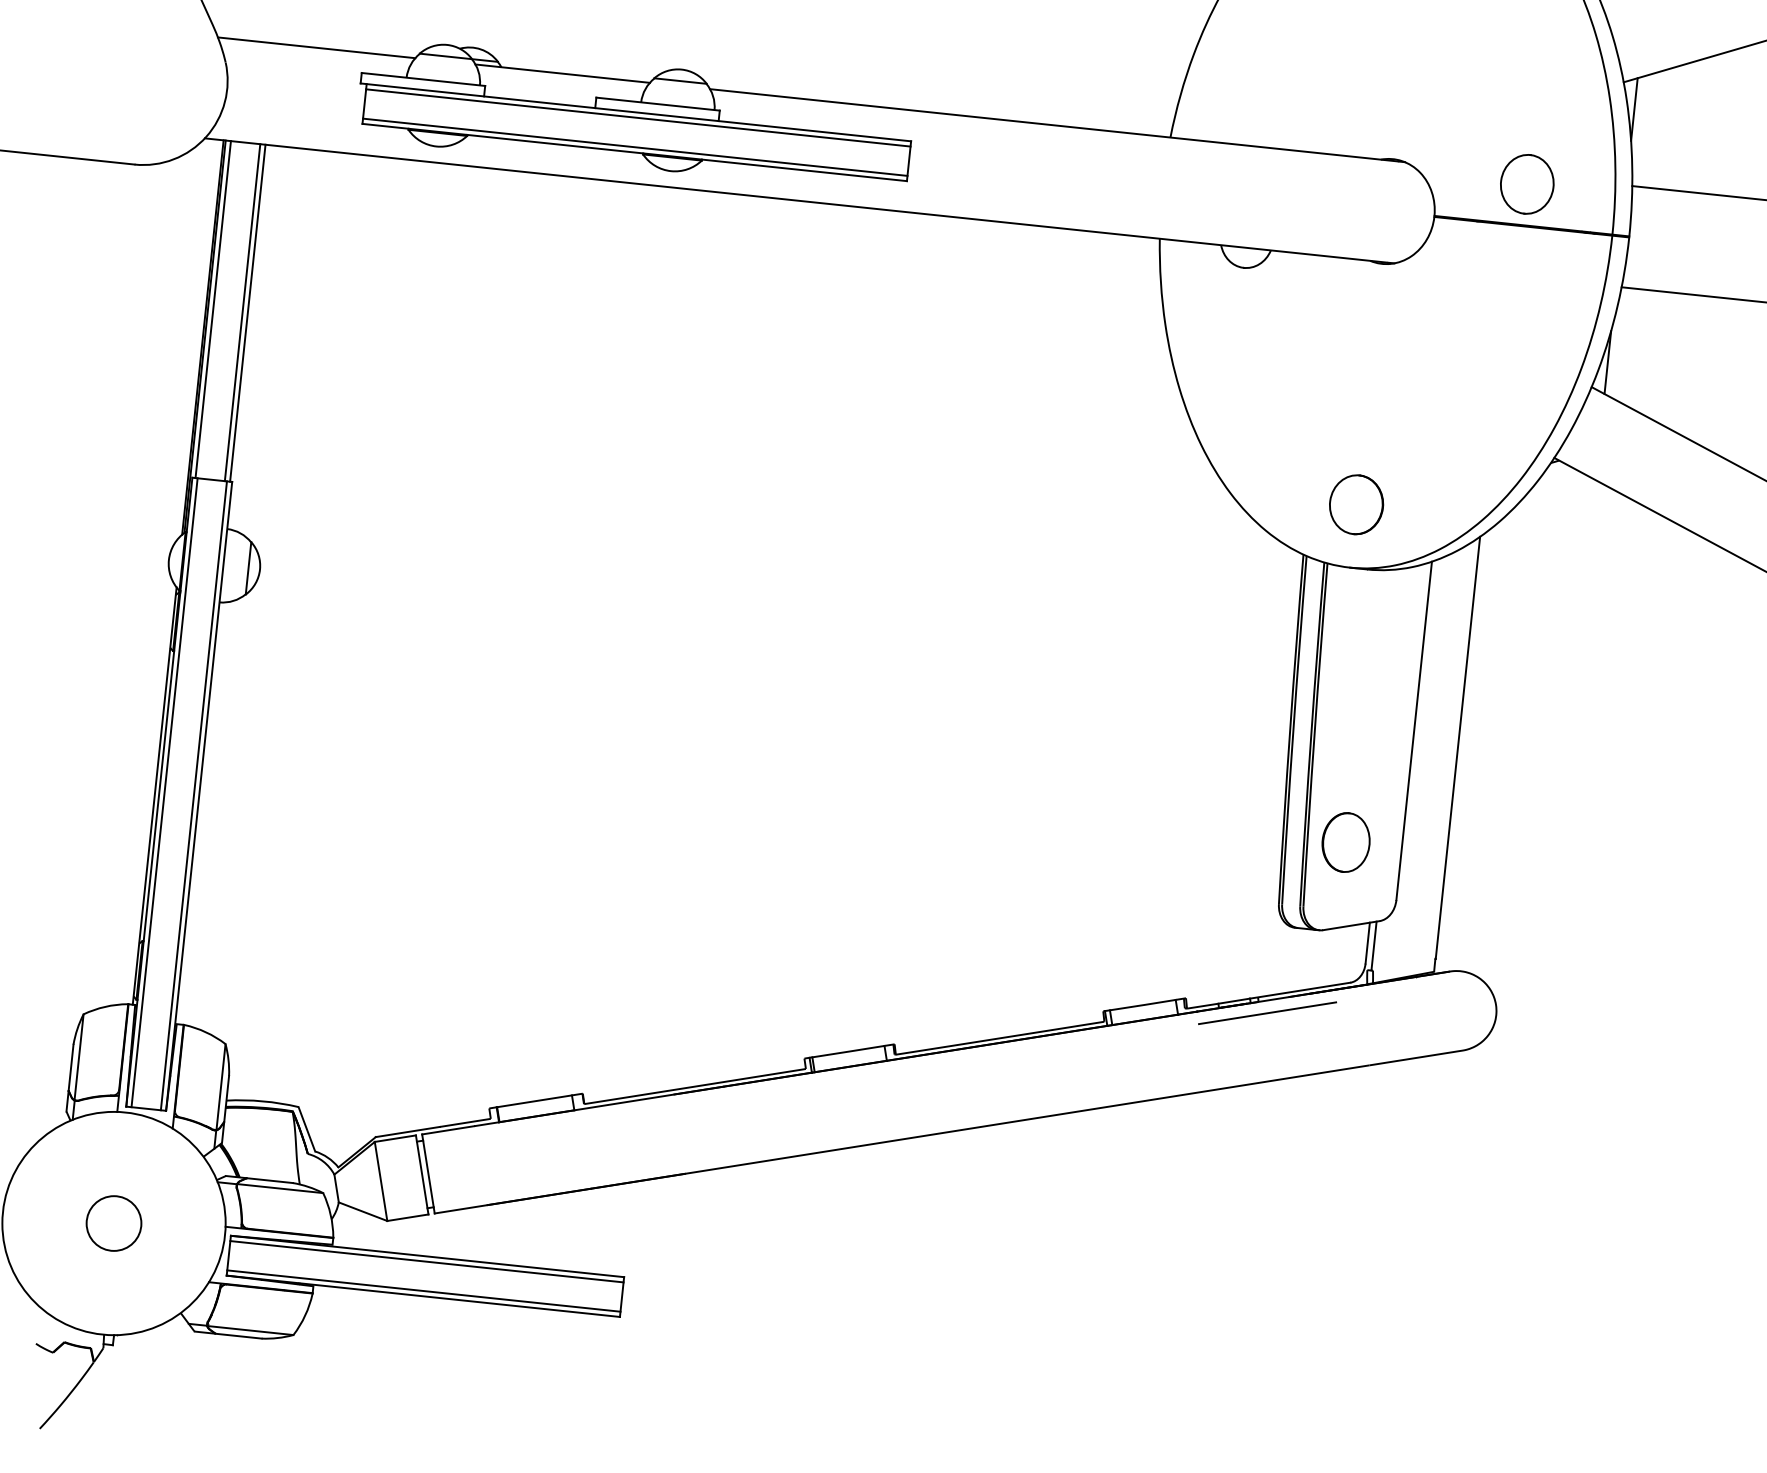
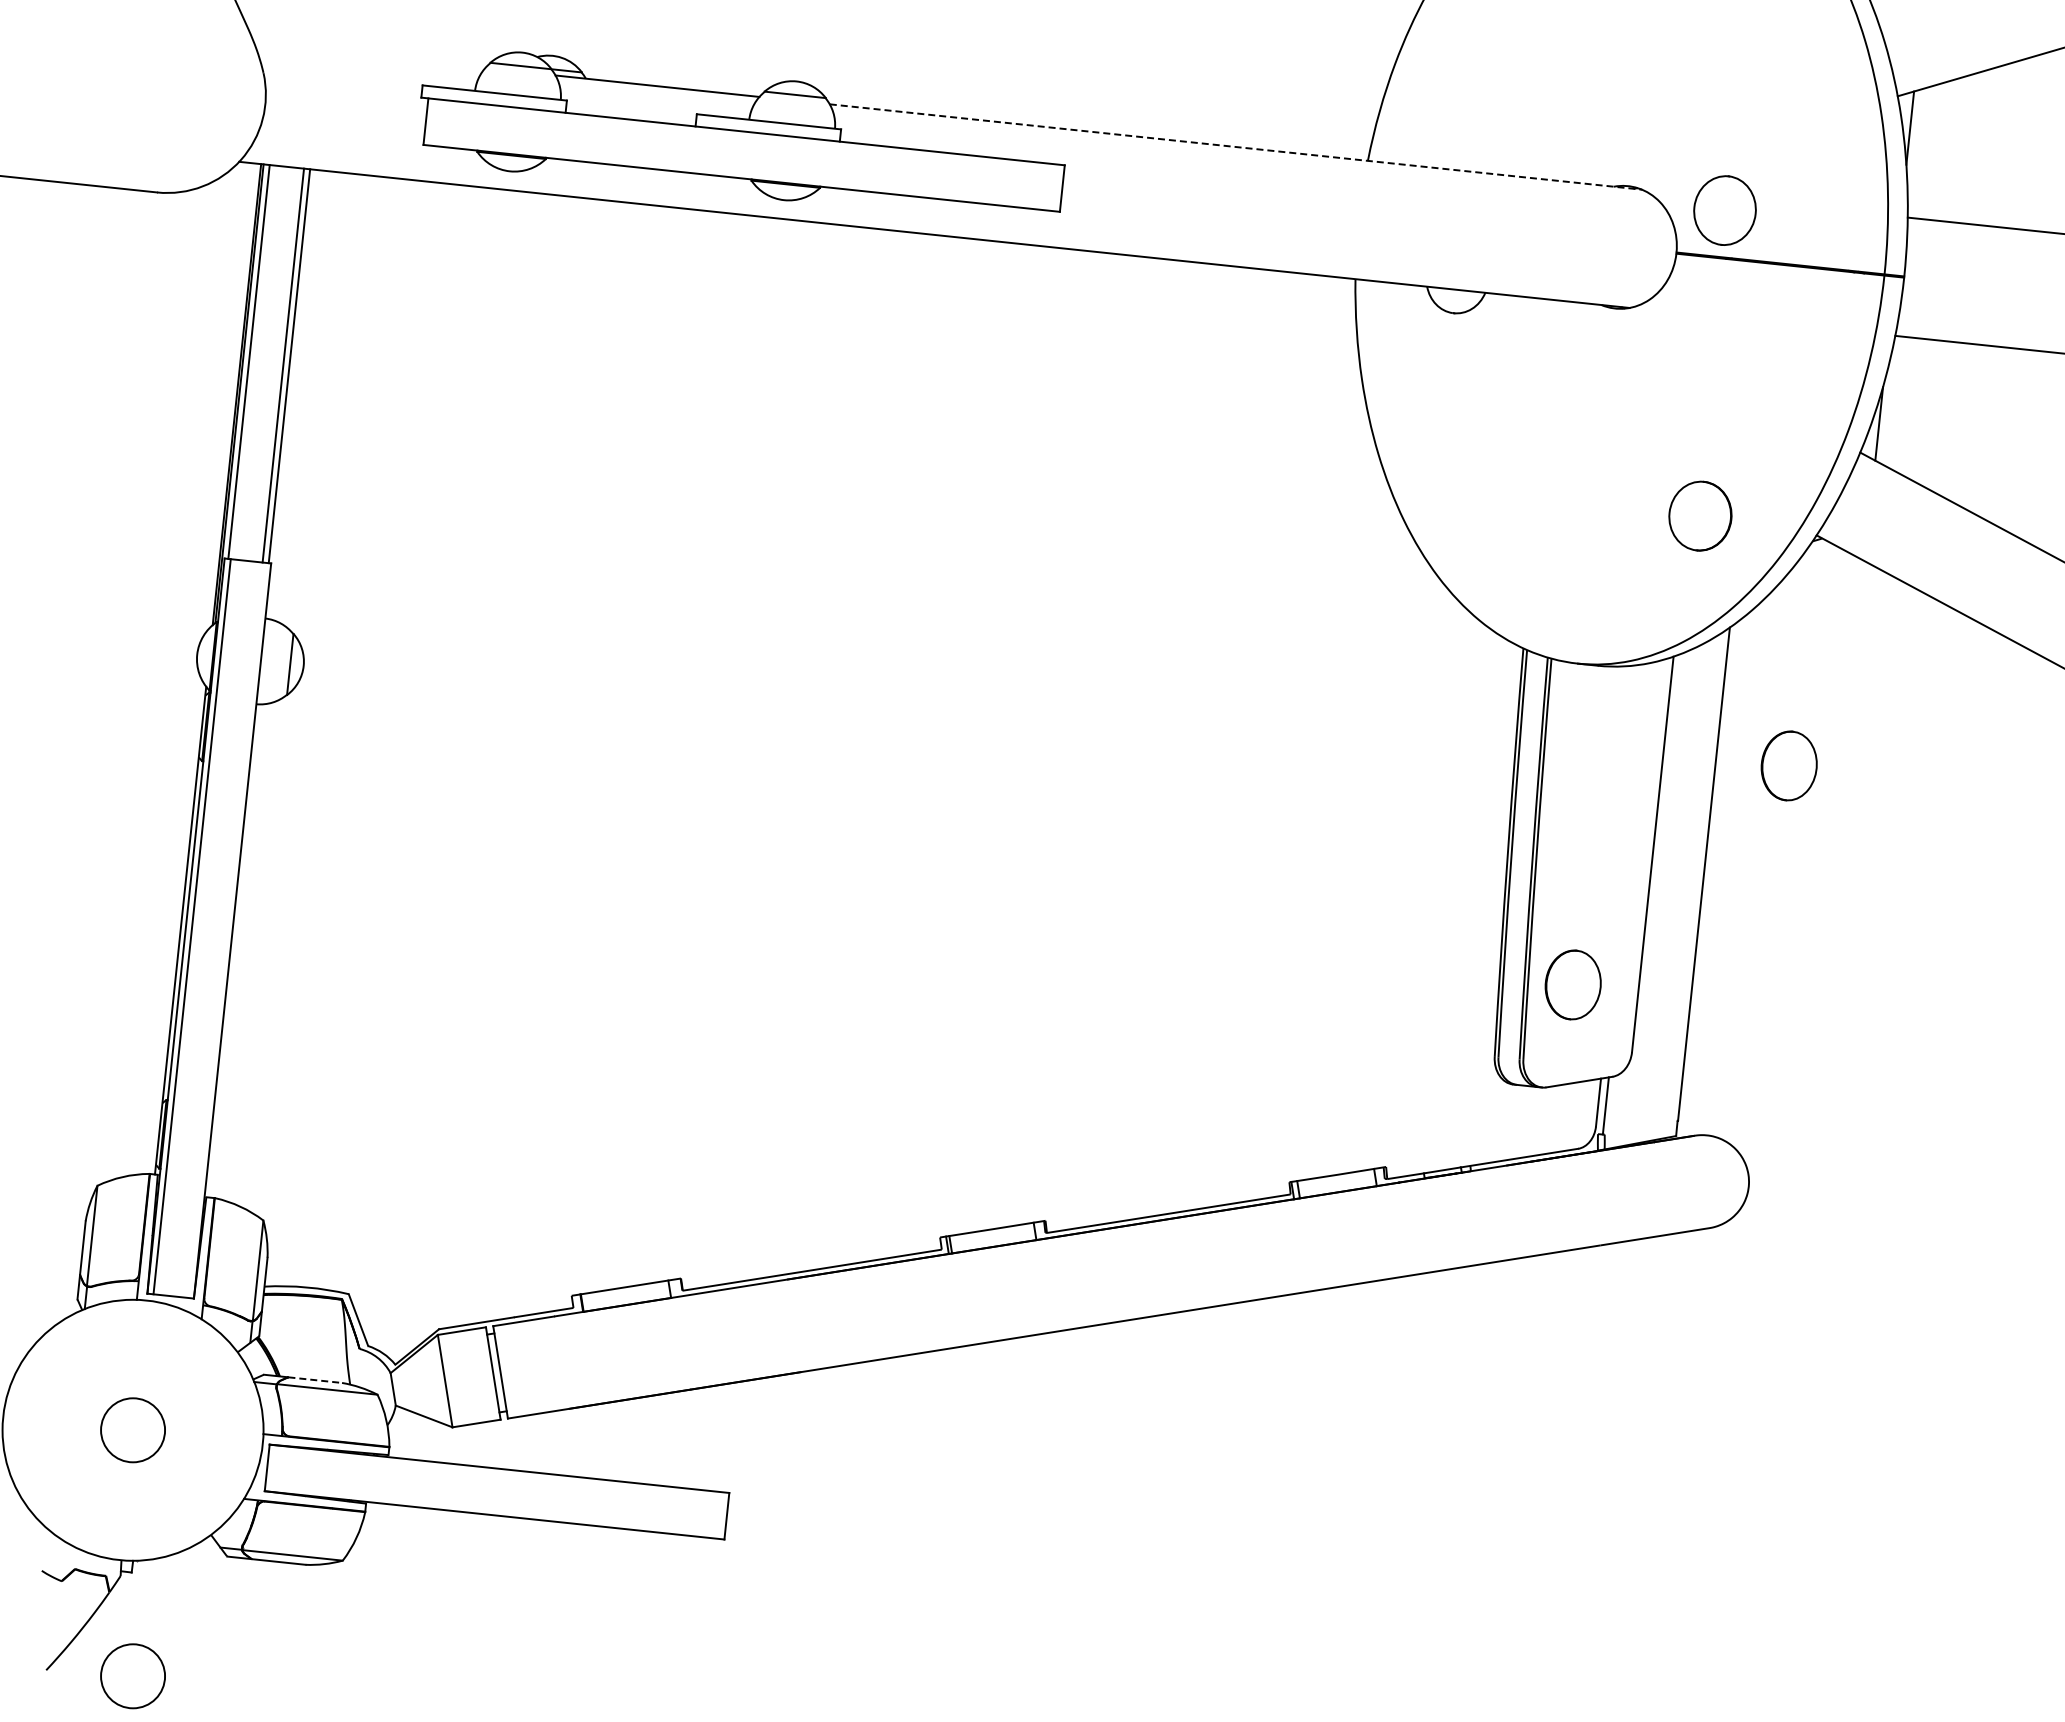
line: (316, 47) -> (369, 55), removed
line: (637, 117) -> (745, 137), removed
line: (1058, 126) -> (1236, 147), solid -> dashed
line: (635, 146) -> (742, 171), removed
part: (1526, 184) -> (1724, 210), moved
part: (1356, 504) -> (1700, 515), moved
part: (1530, 654) -> (1788, 765), added
line: (193, 795) -> (226, 929), removed
line: (1267, 1013) -> (1481, 1184), removed
line: (270, 1180) -> (315, 1380), solid -> dashed
line: (426, 1261) -> (498, 1474), removed
line: (424, 1291) -> (495, 1509), removed
circle: (113, 1434) -> (132, 1676), added

